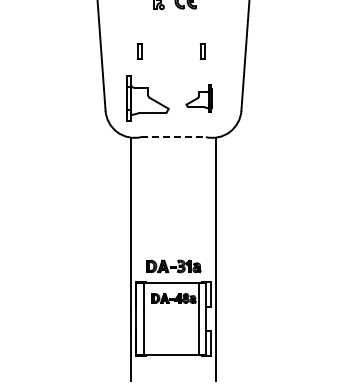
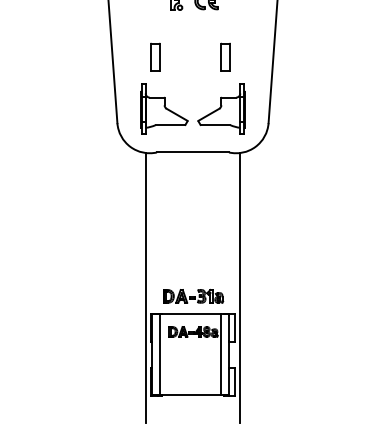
part: (139, 51) -> (155, 57), size x1.67
part: (202, 51) -> (225, 57), size x1.67
part: (198, 98) -> (220, 109), size x1.67
line: (173, 137) -> (193, 152), dashed -> solid

